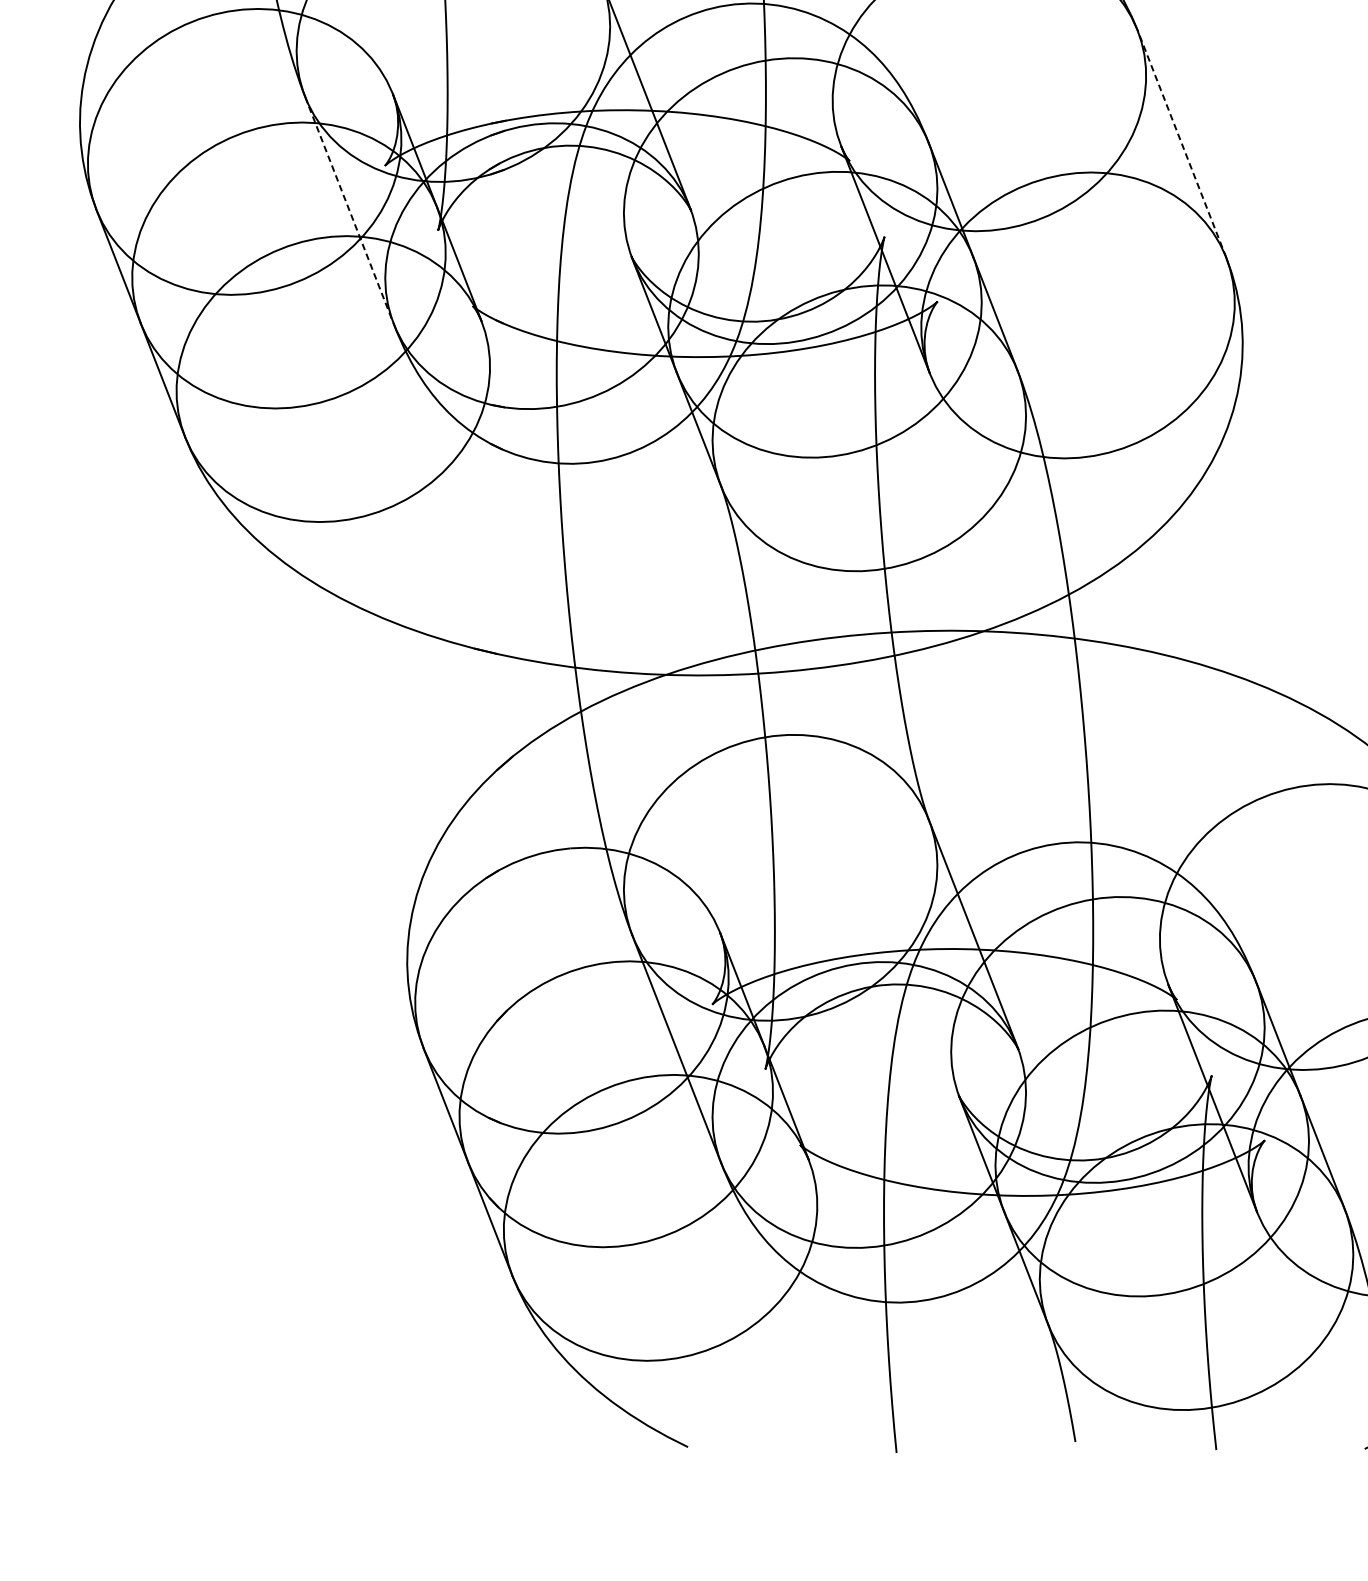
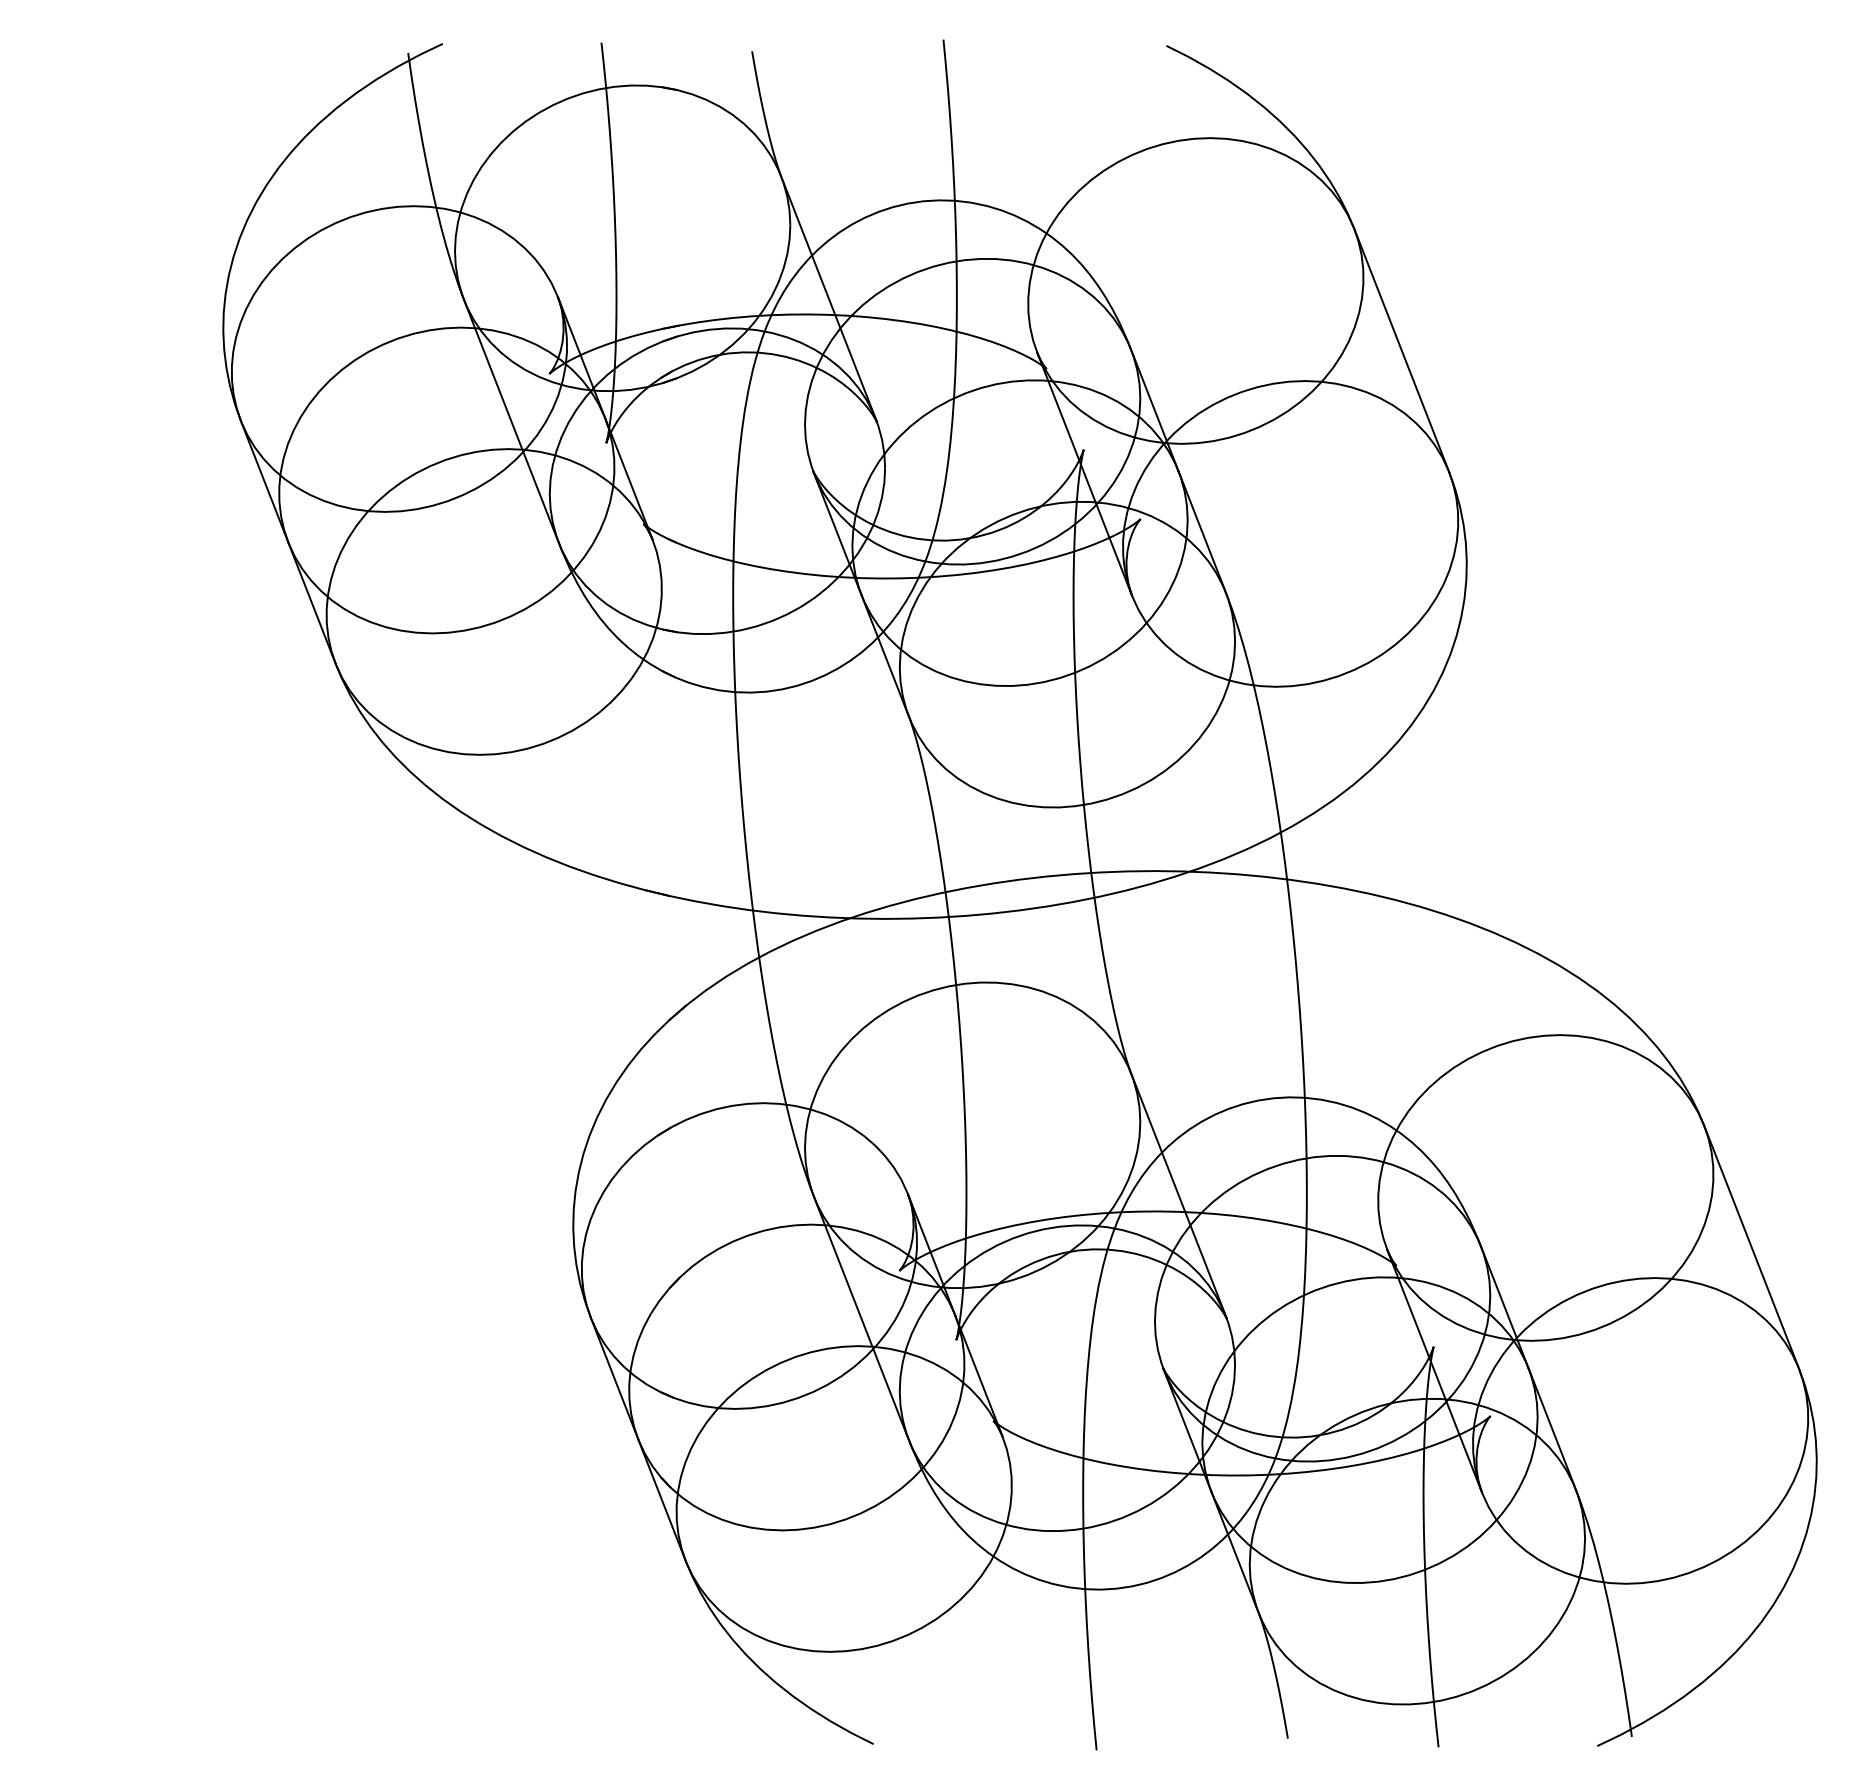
line: (1181, 143) -> (1401, 350), dashed -> solid
line: (349, 211) -> (511, 422), dashed -> solid

